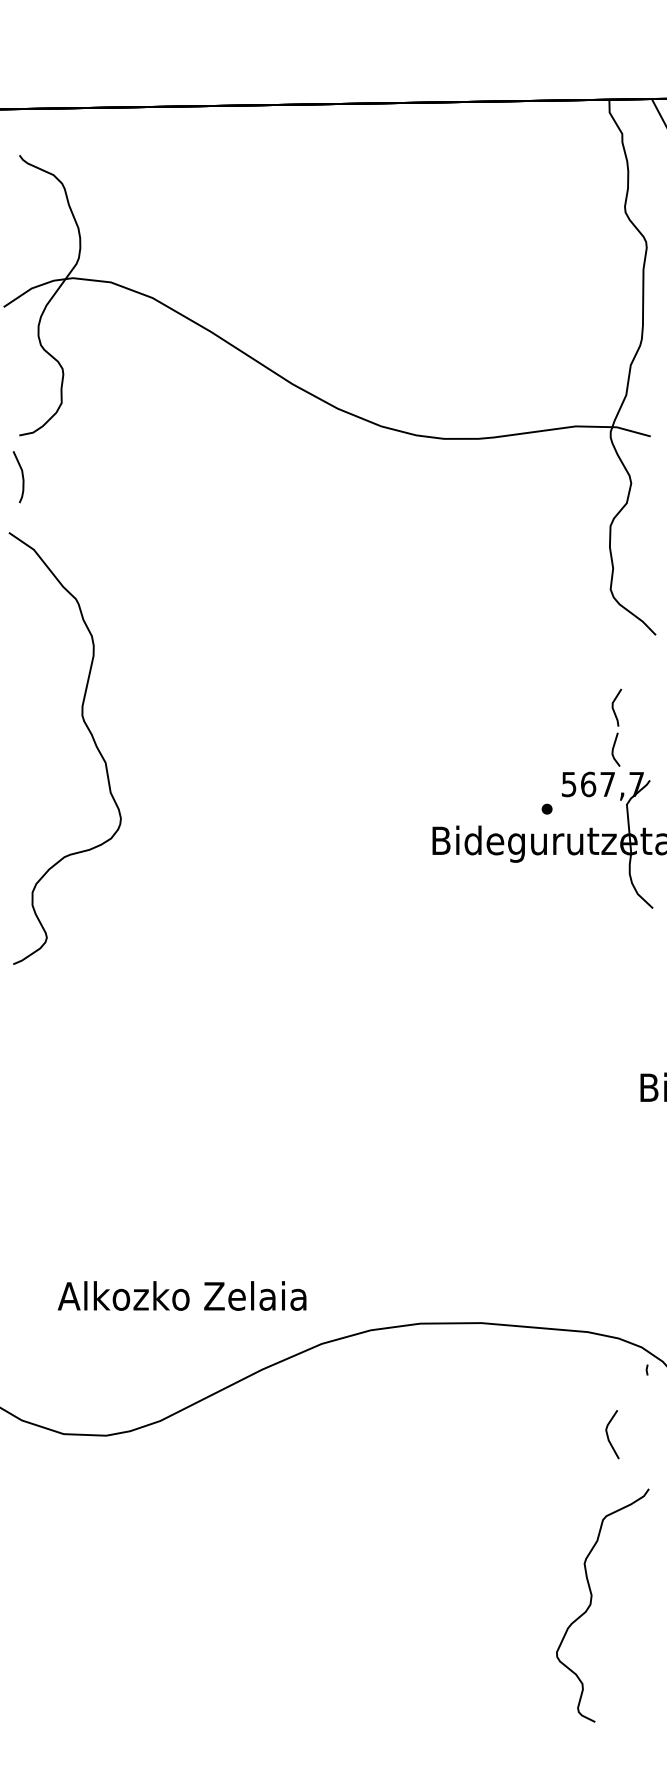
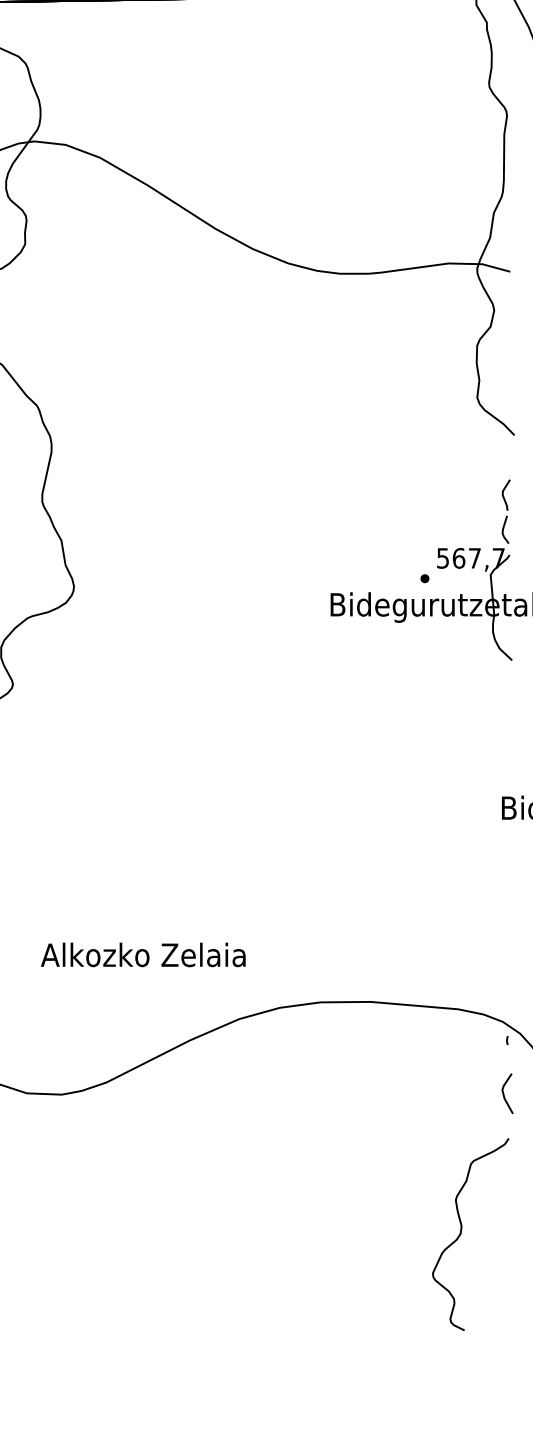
part: (616, 727) -> (505, 511), moved
text: (181, 1295) -> (142, 954), moved
line: (608, 1434) -> (504, 1093), moved

